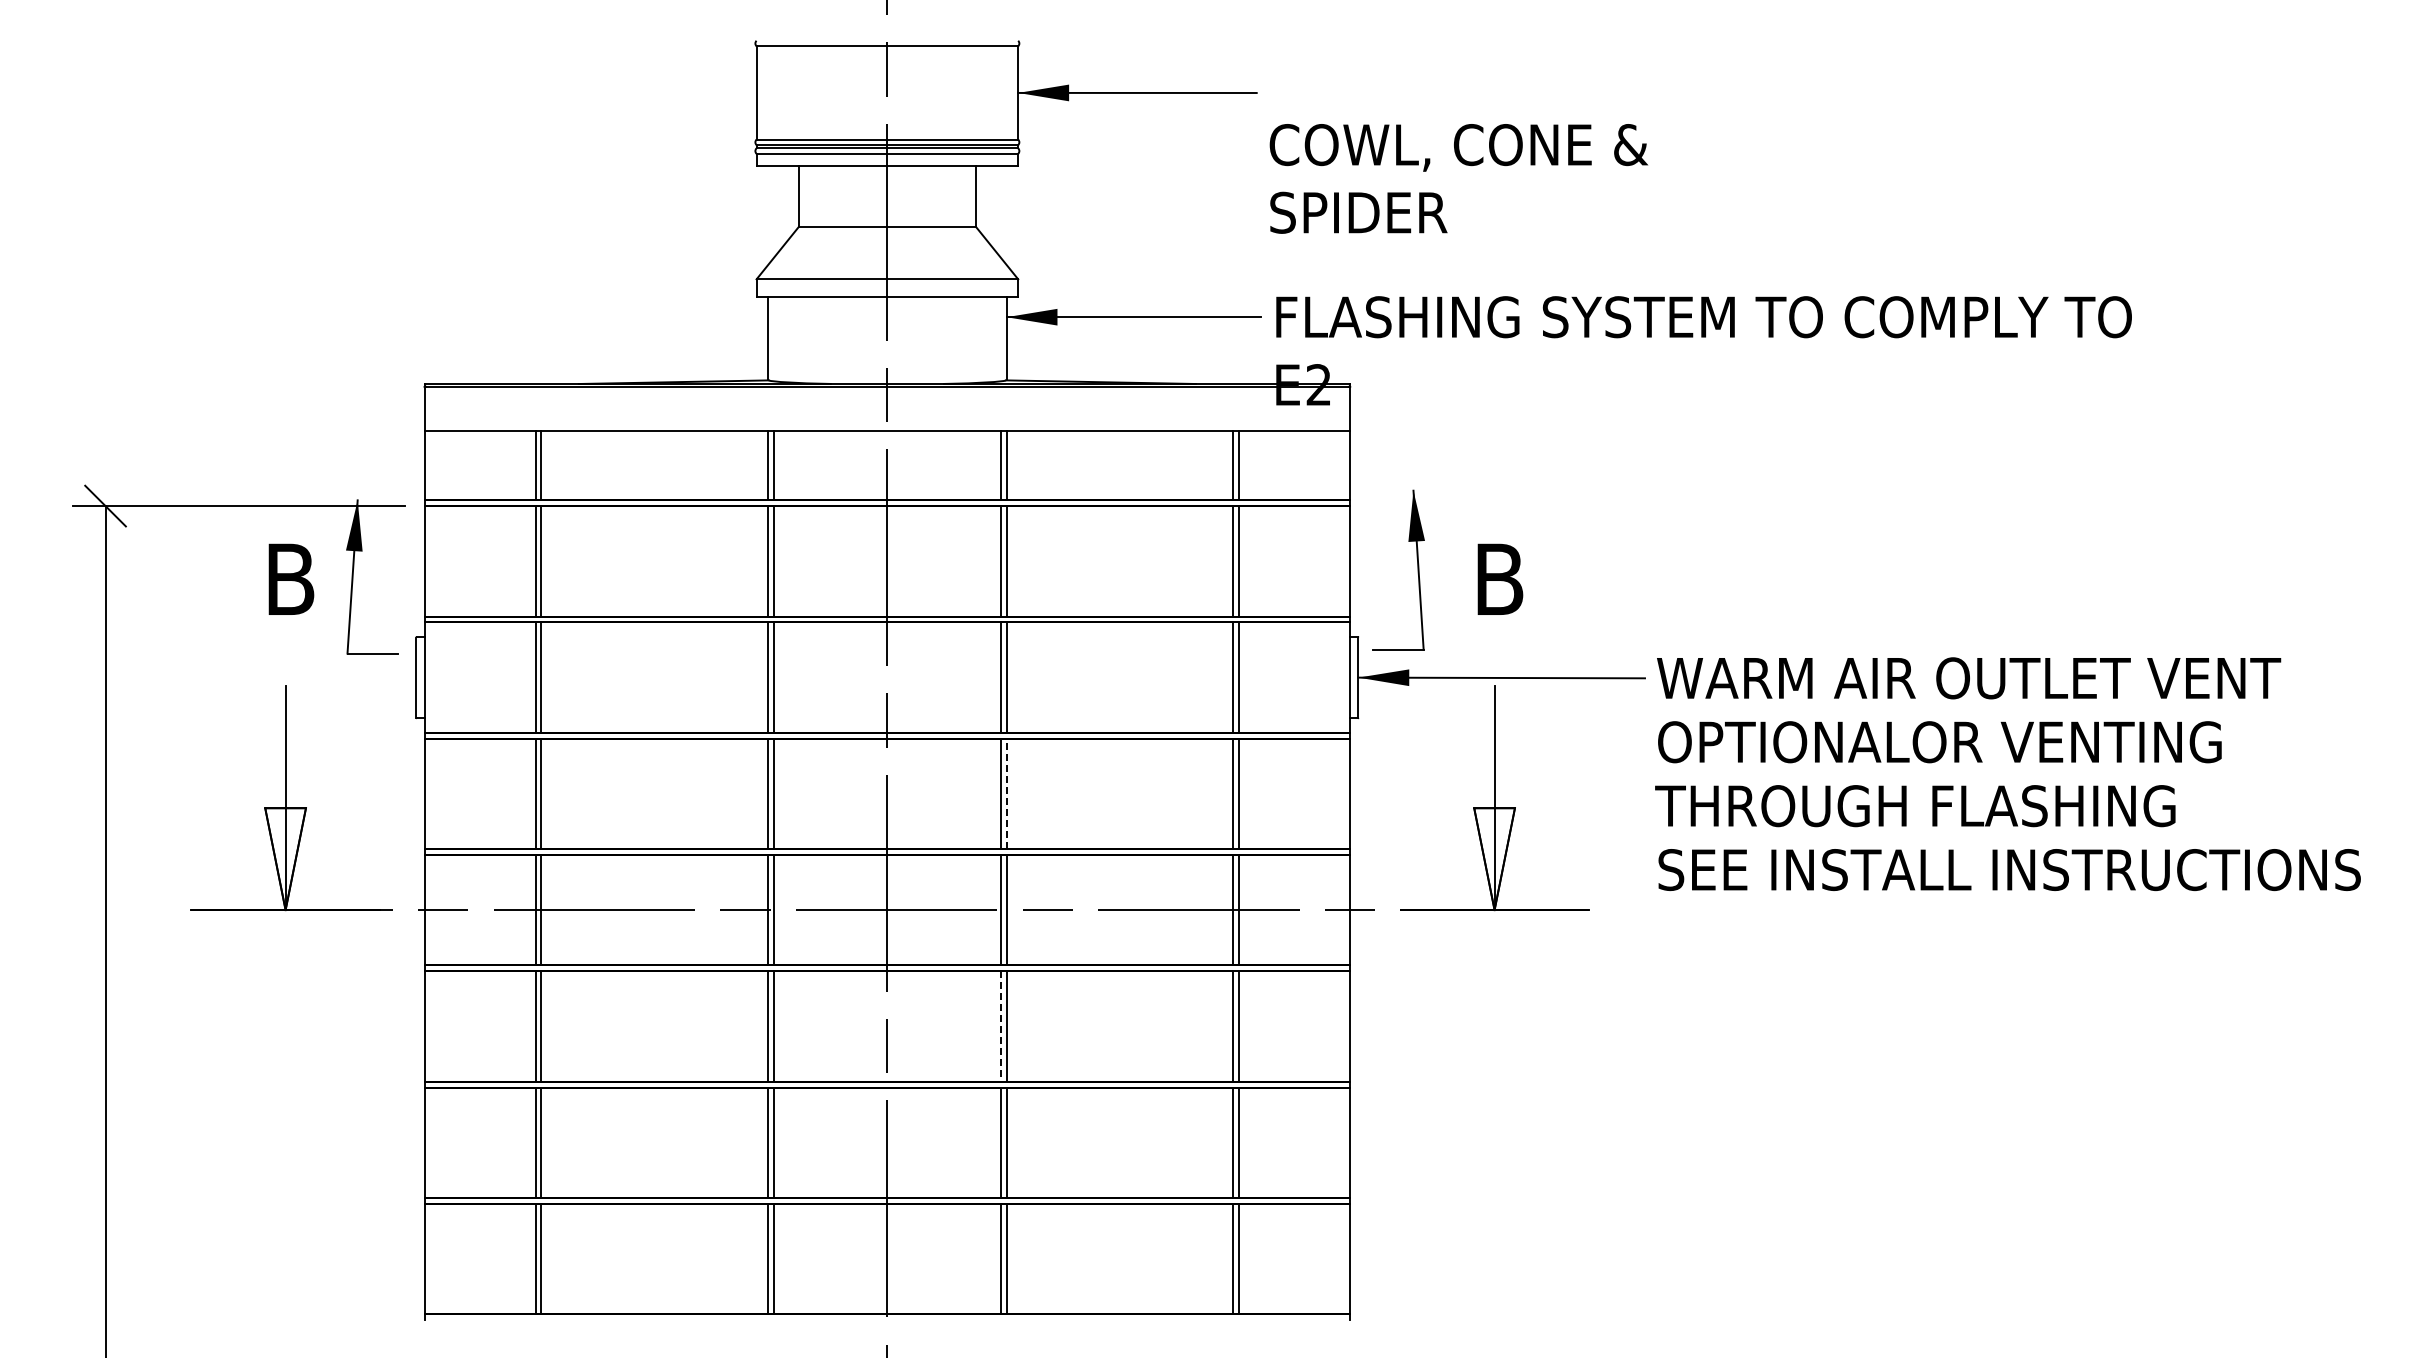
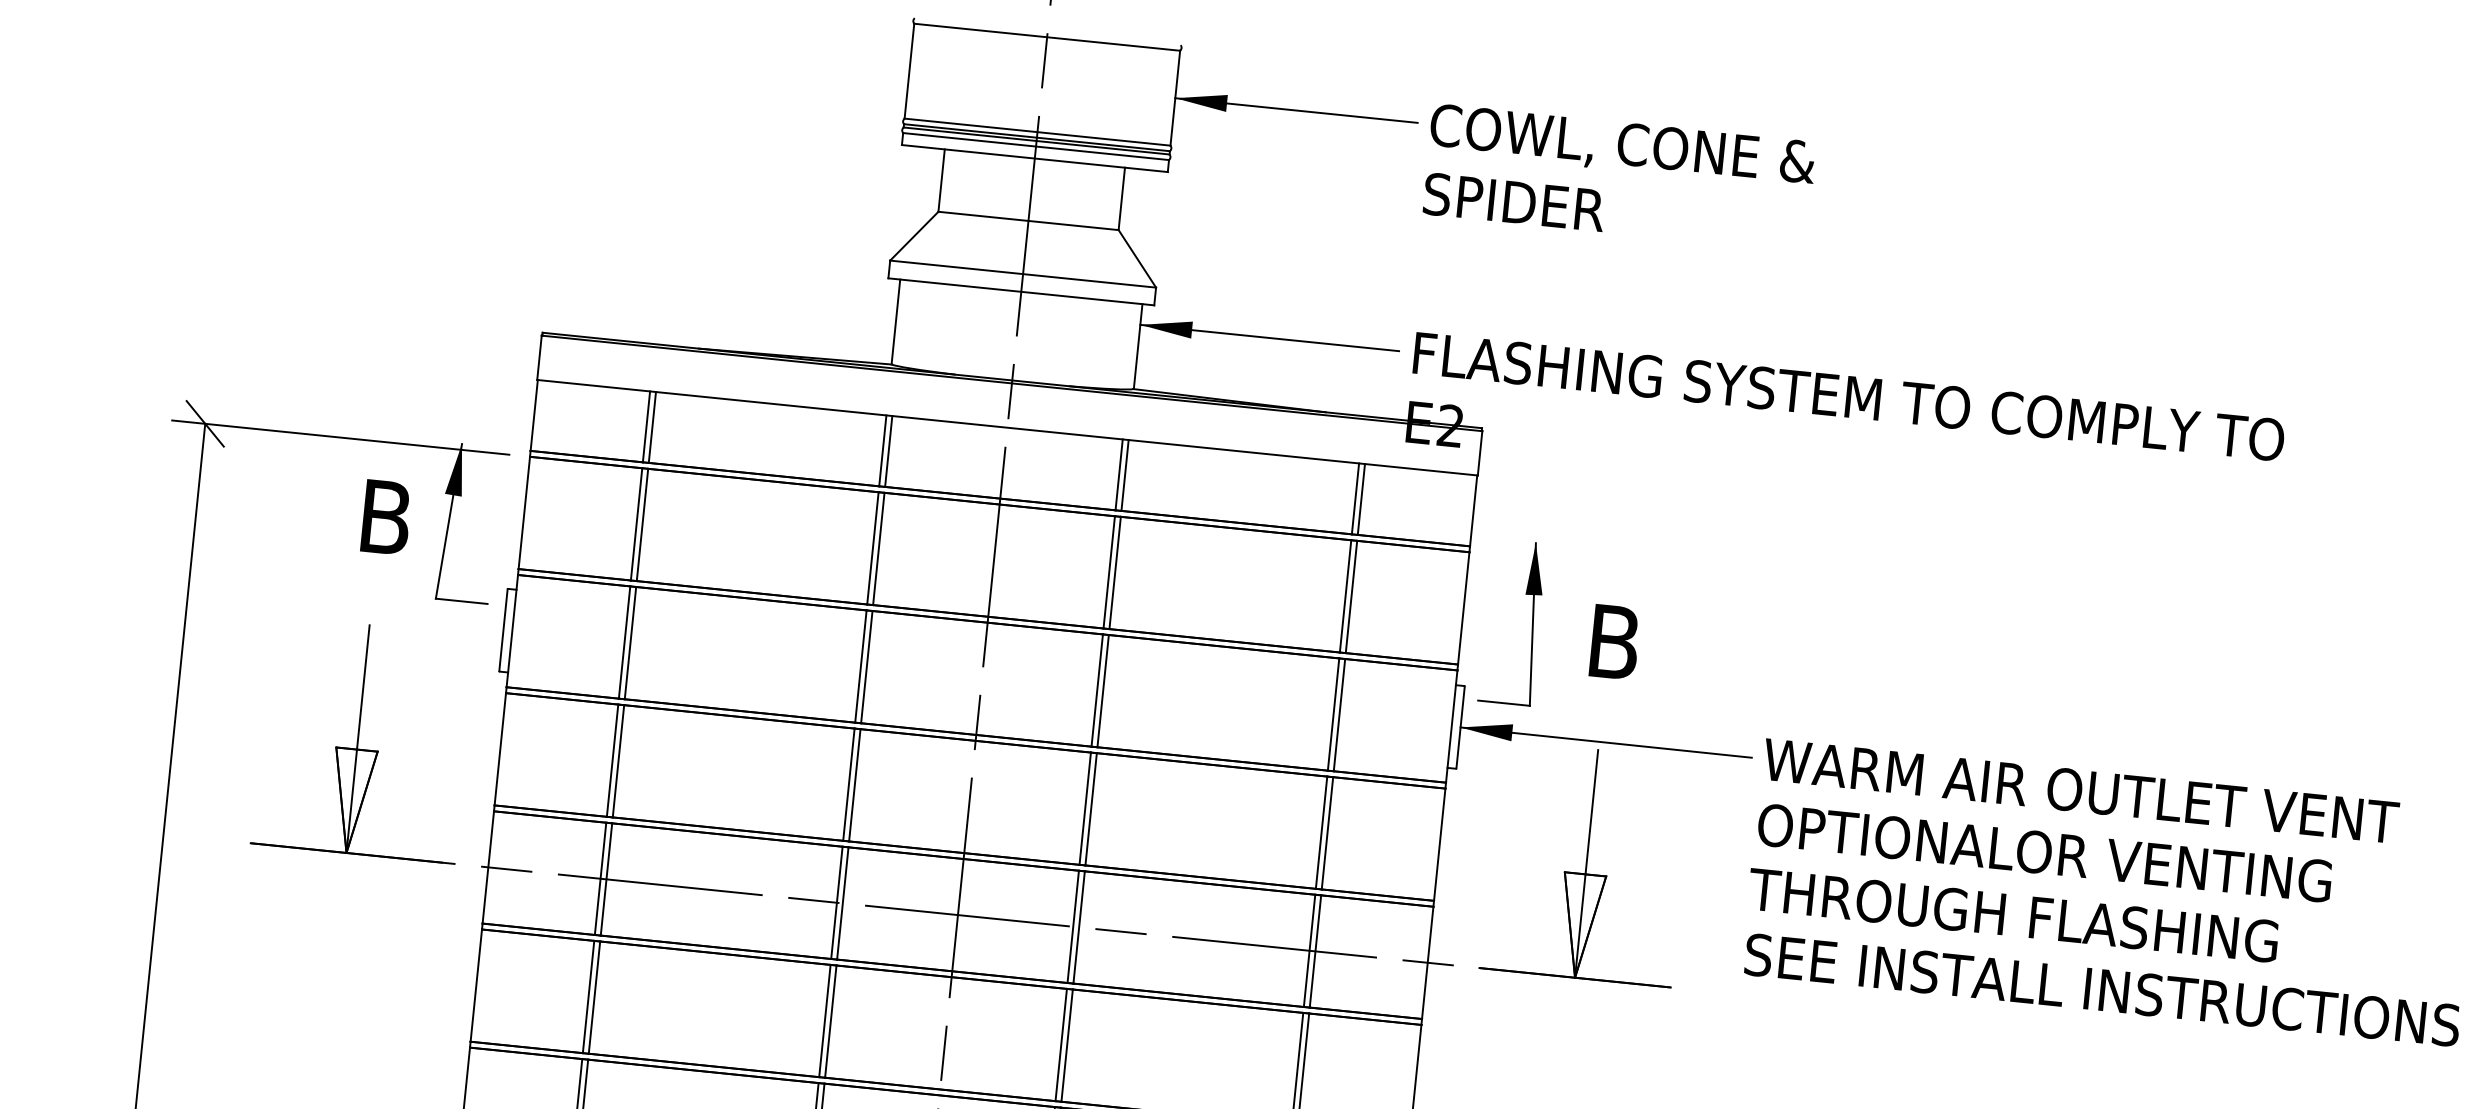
text: (1458, 178) -> (1619, 177), moved
line: (1006, 793) -> (1091, 808), dashed -> solid
line: (1000, 1026) -> (1060, 1045), dashed -> solid

